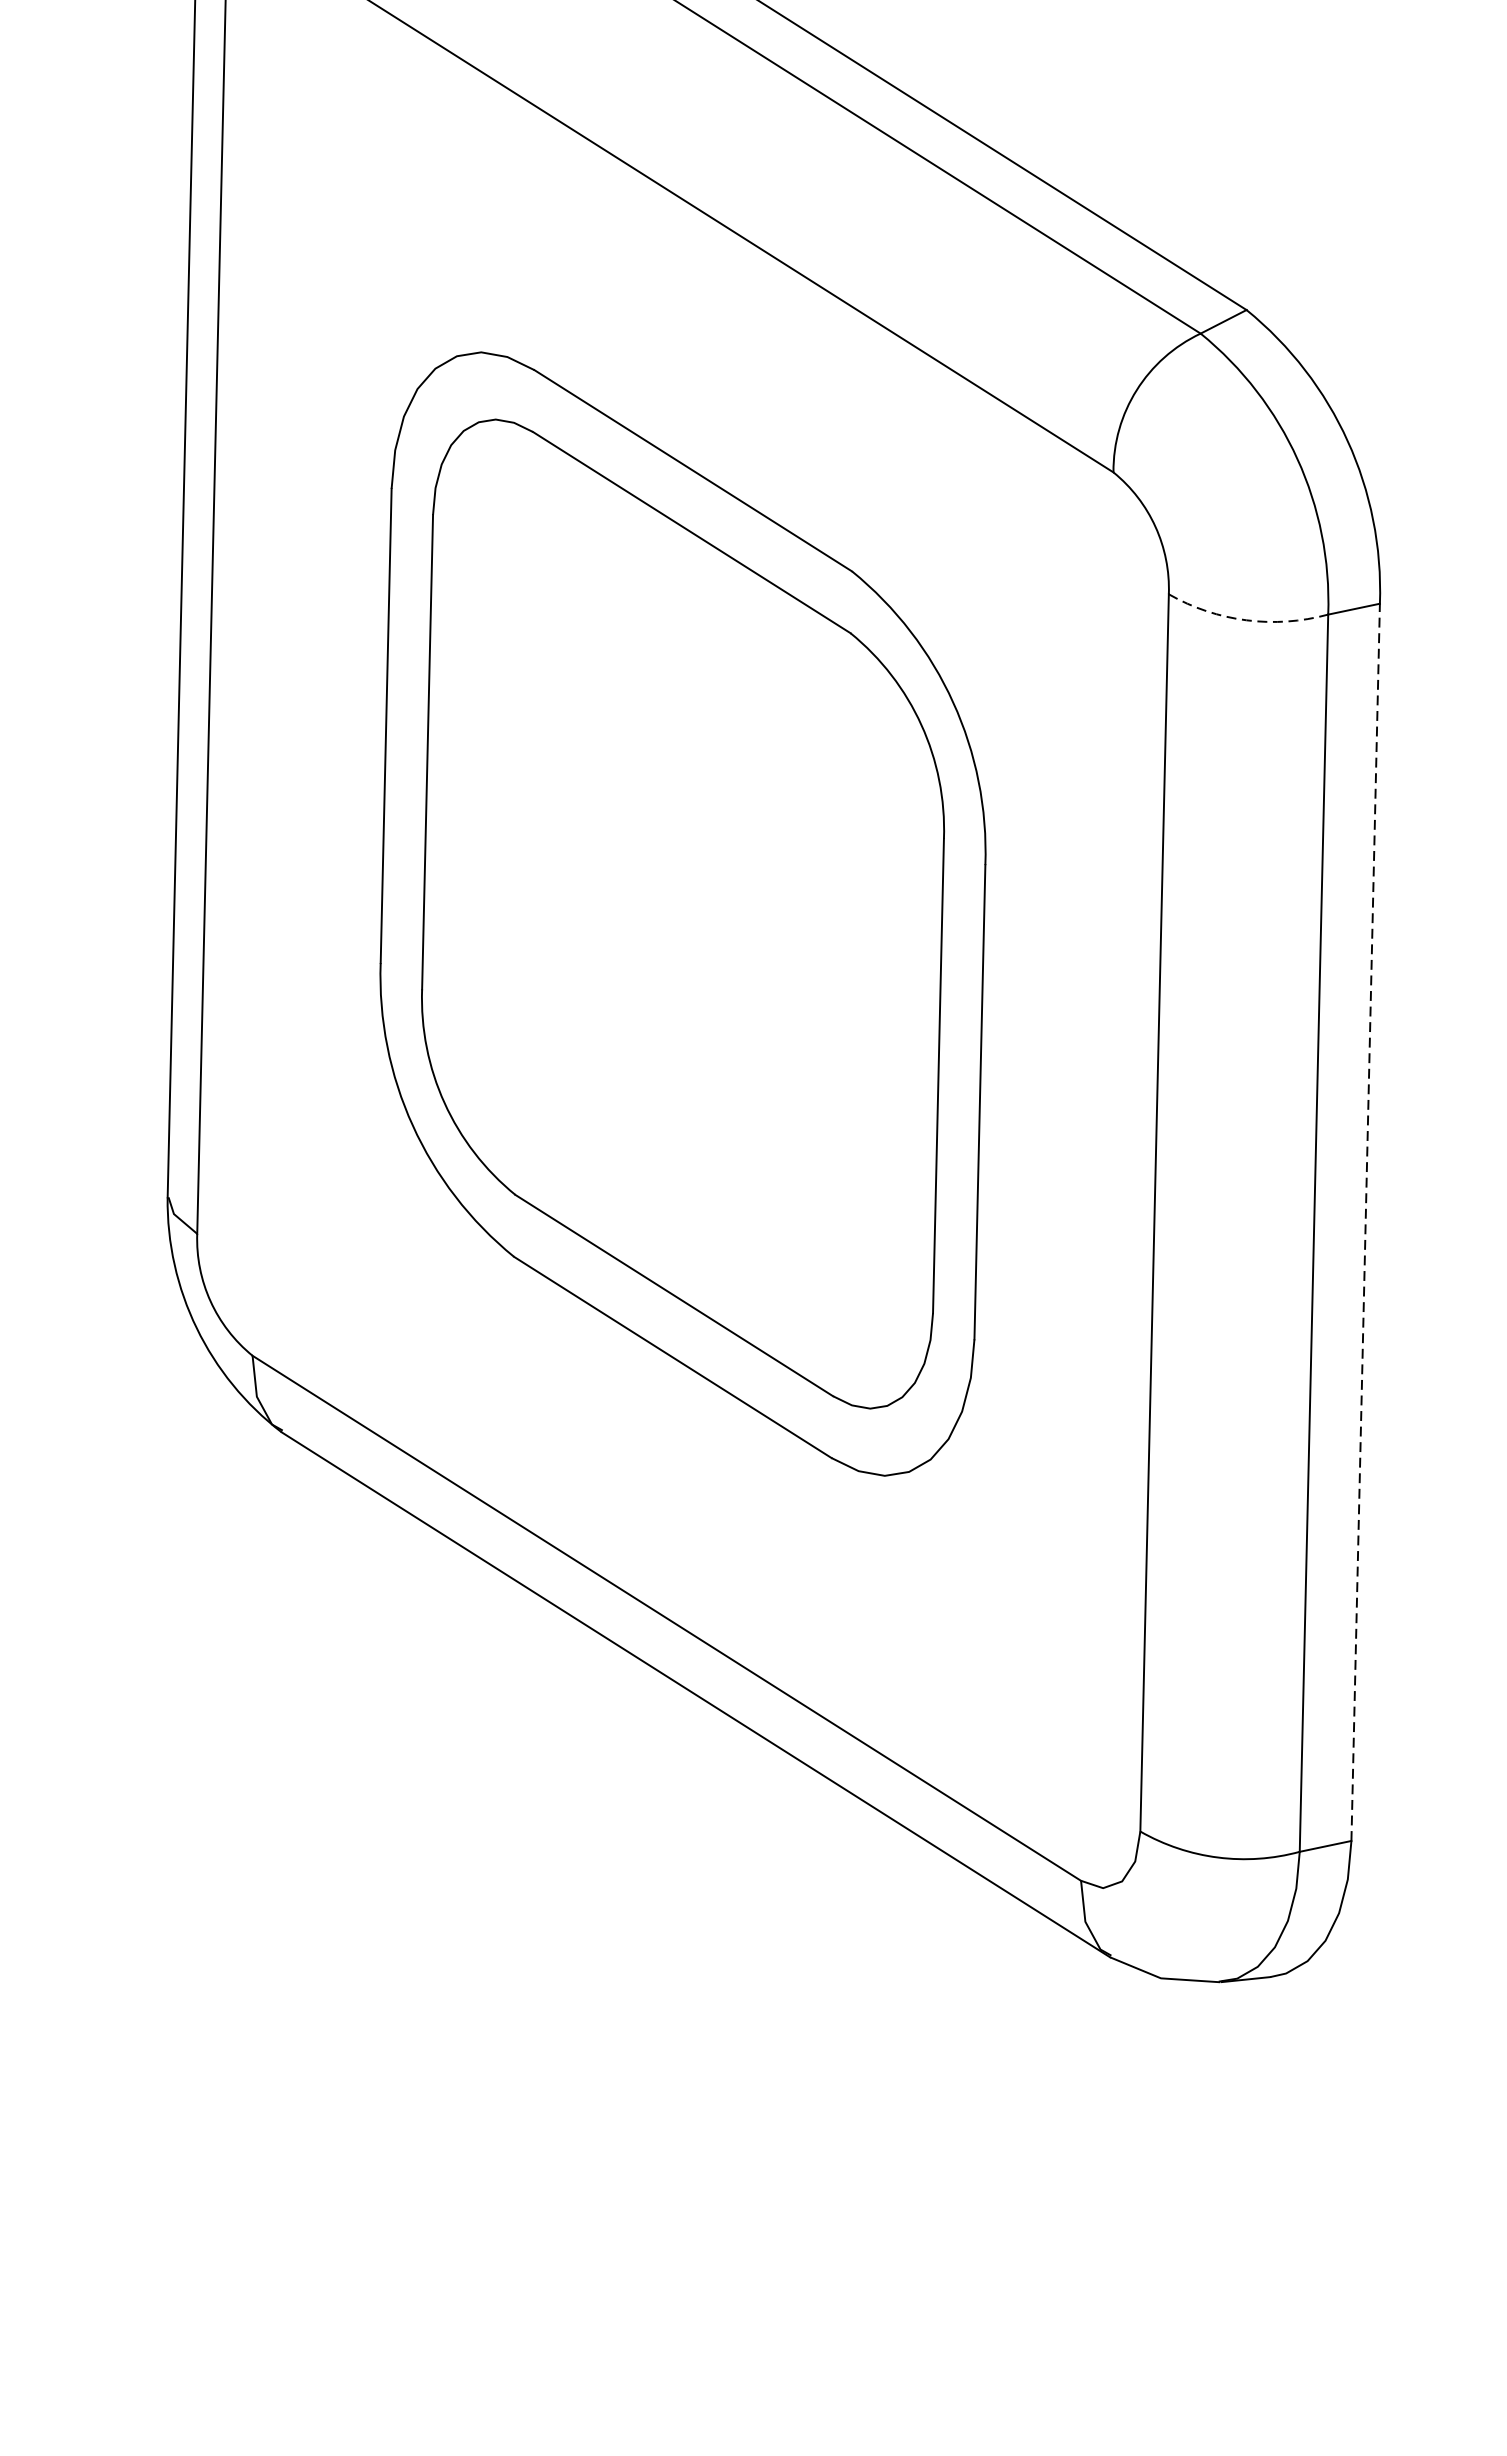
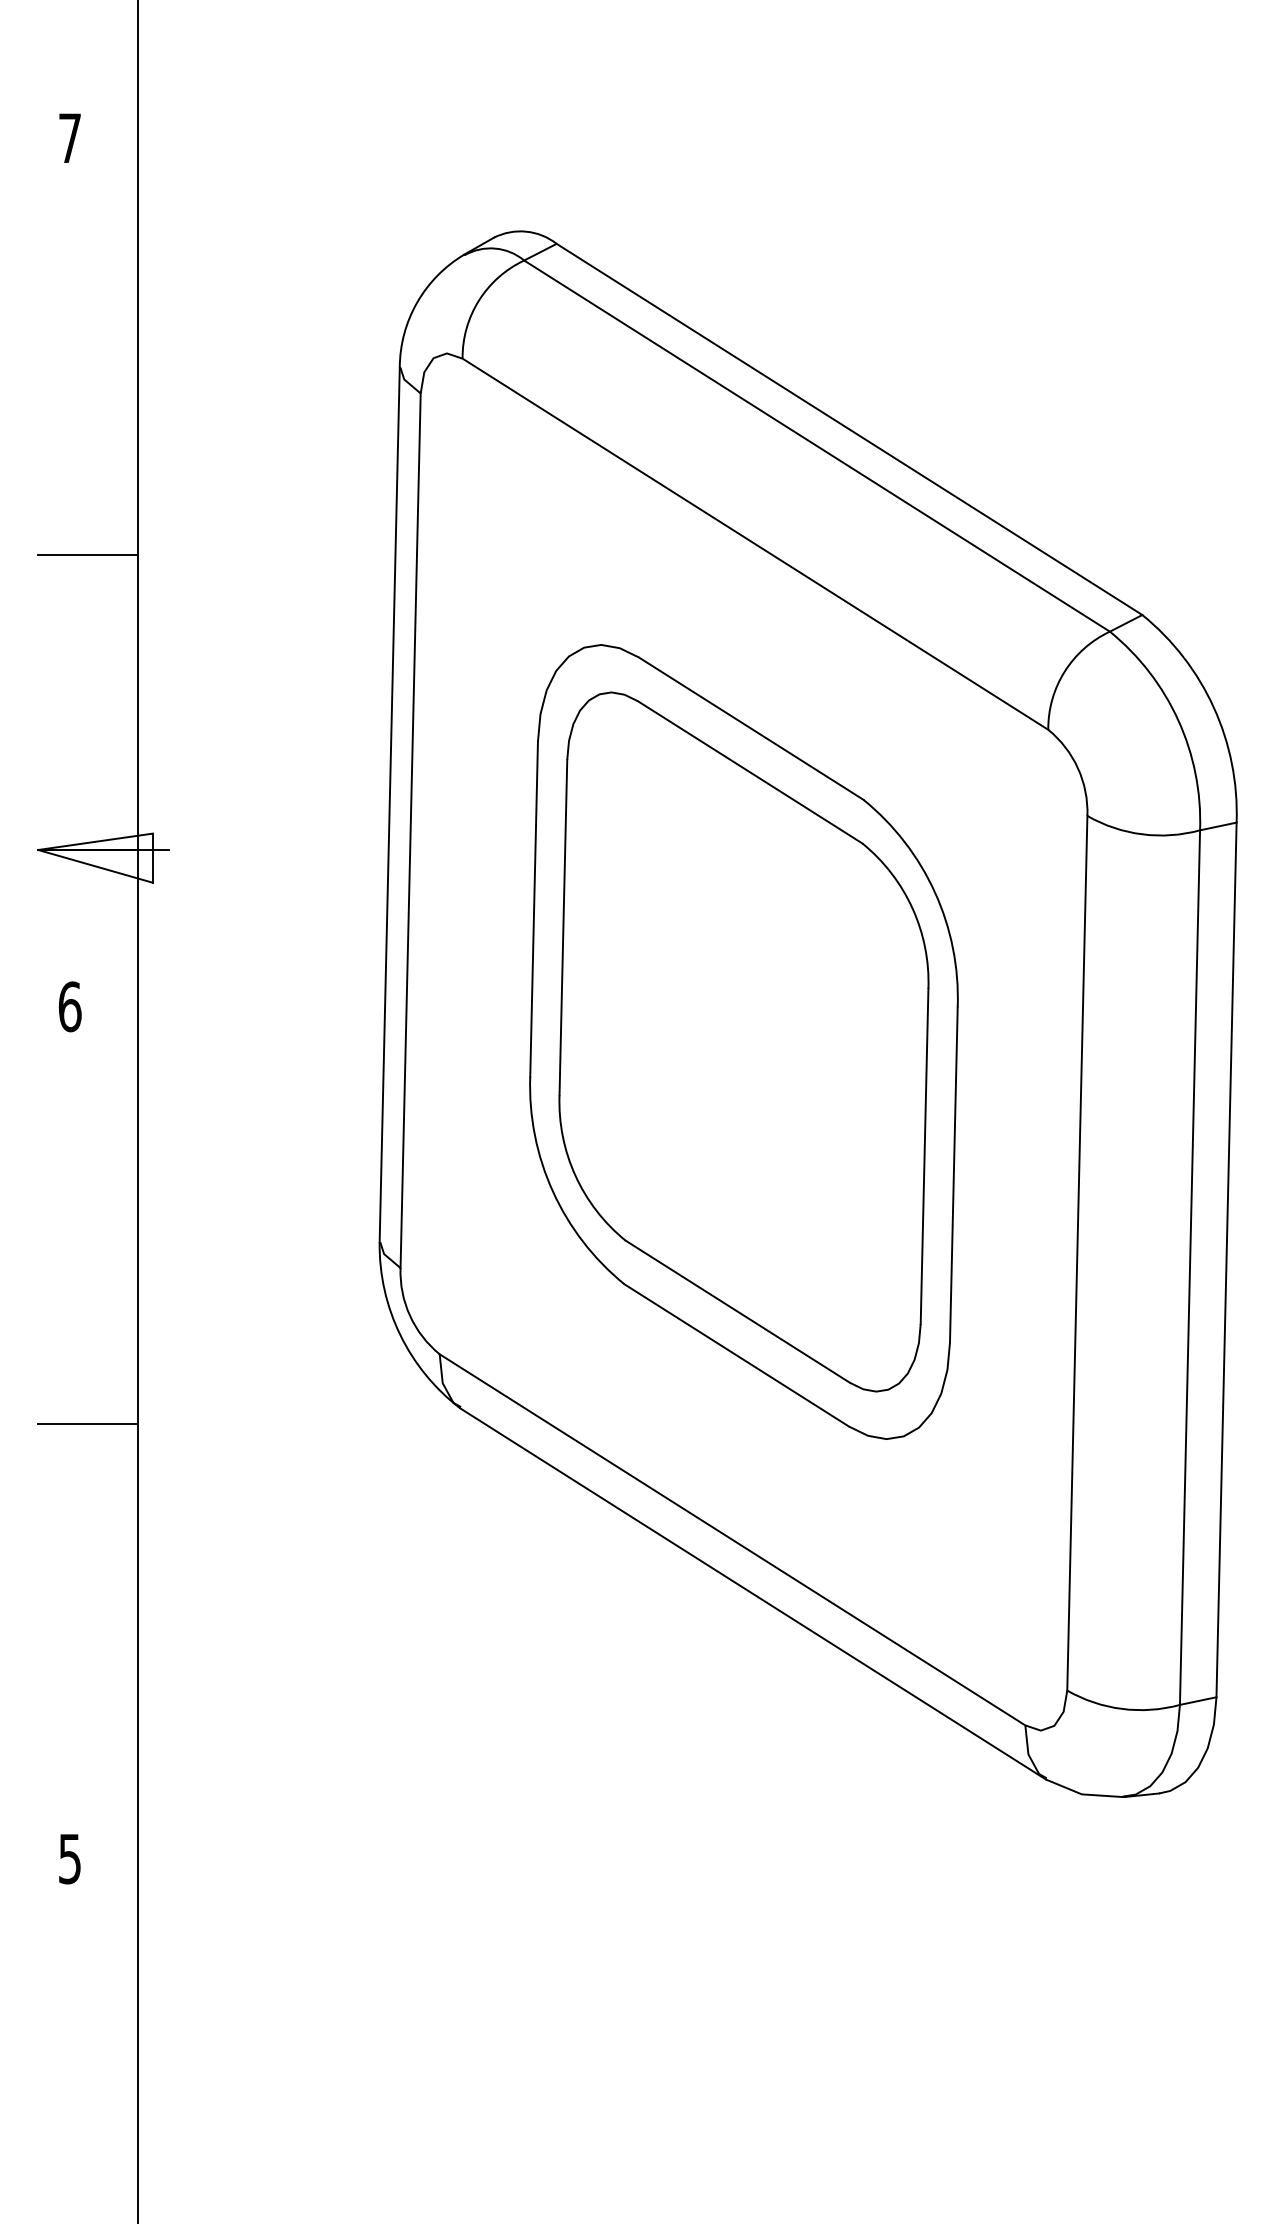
arc: (1246, 620) -> (1142, 834), dashed -> solid
line: (1365, 1221) -> (1226, 1259), dashed -> solid

